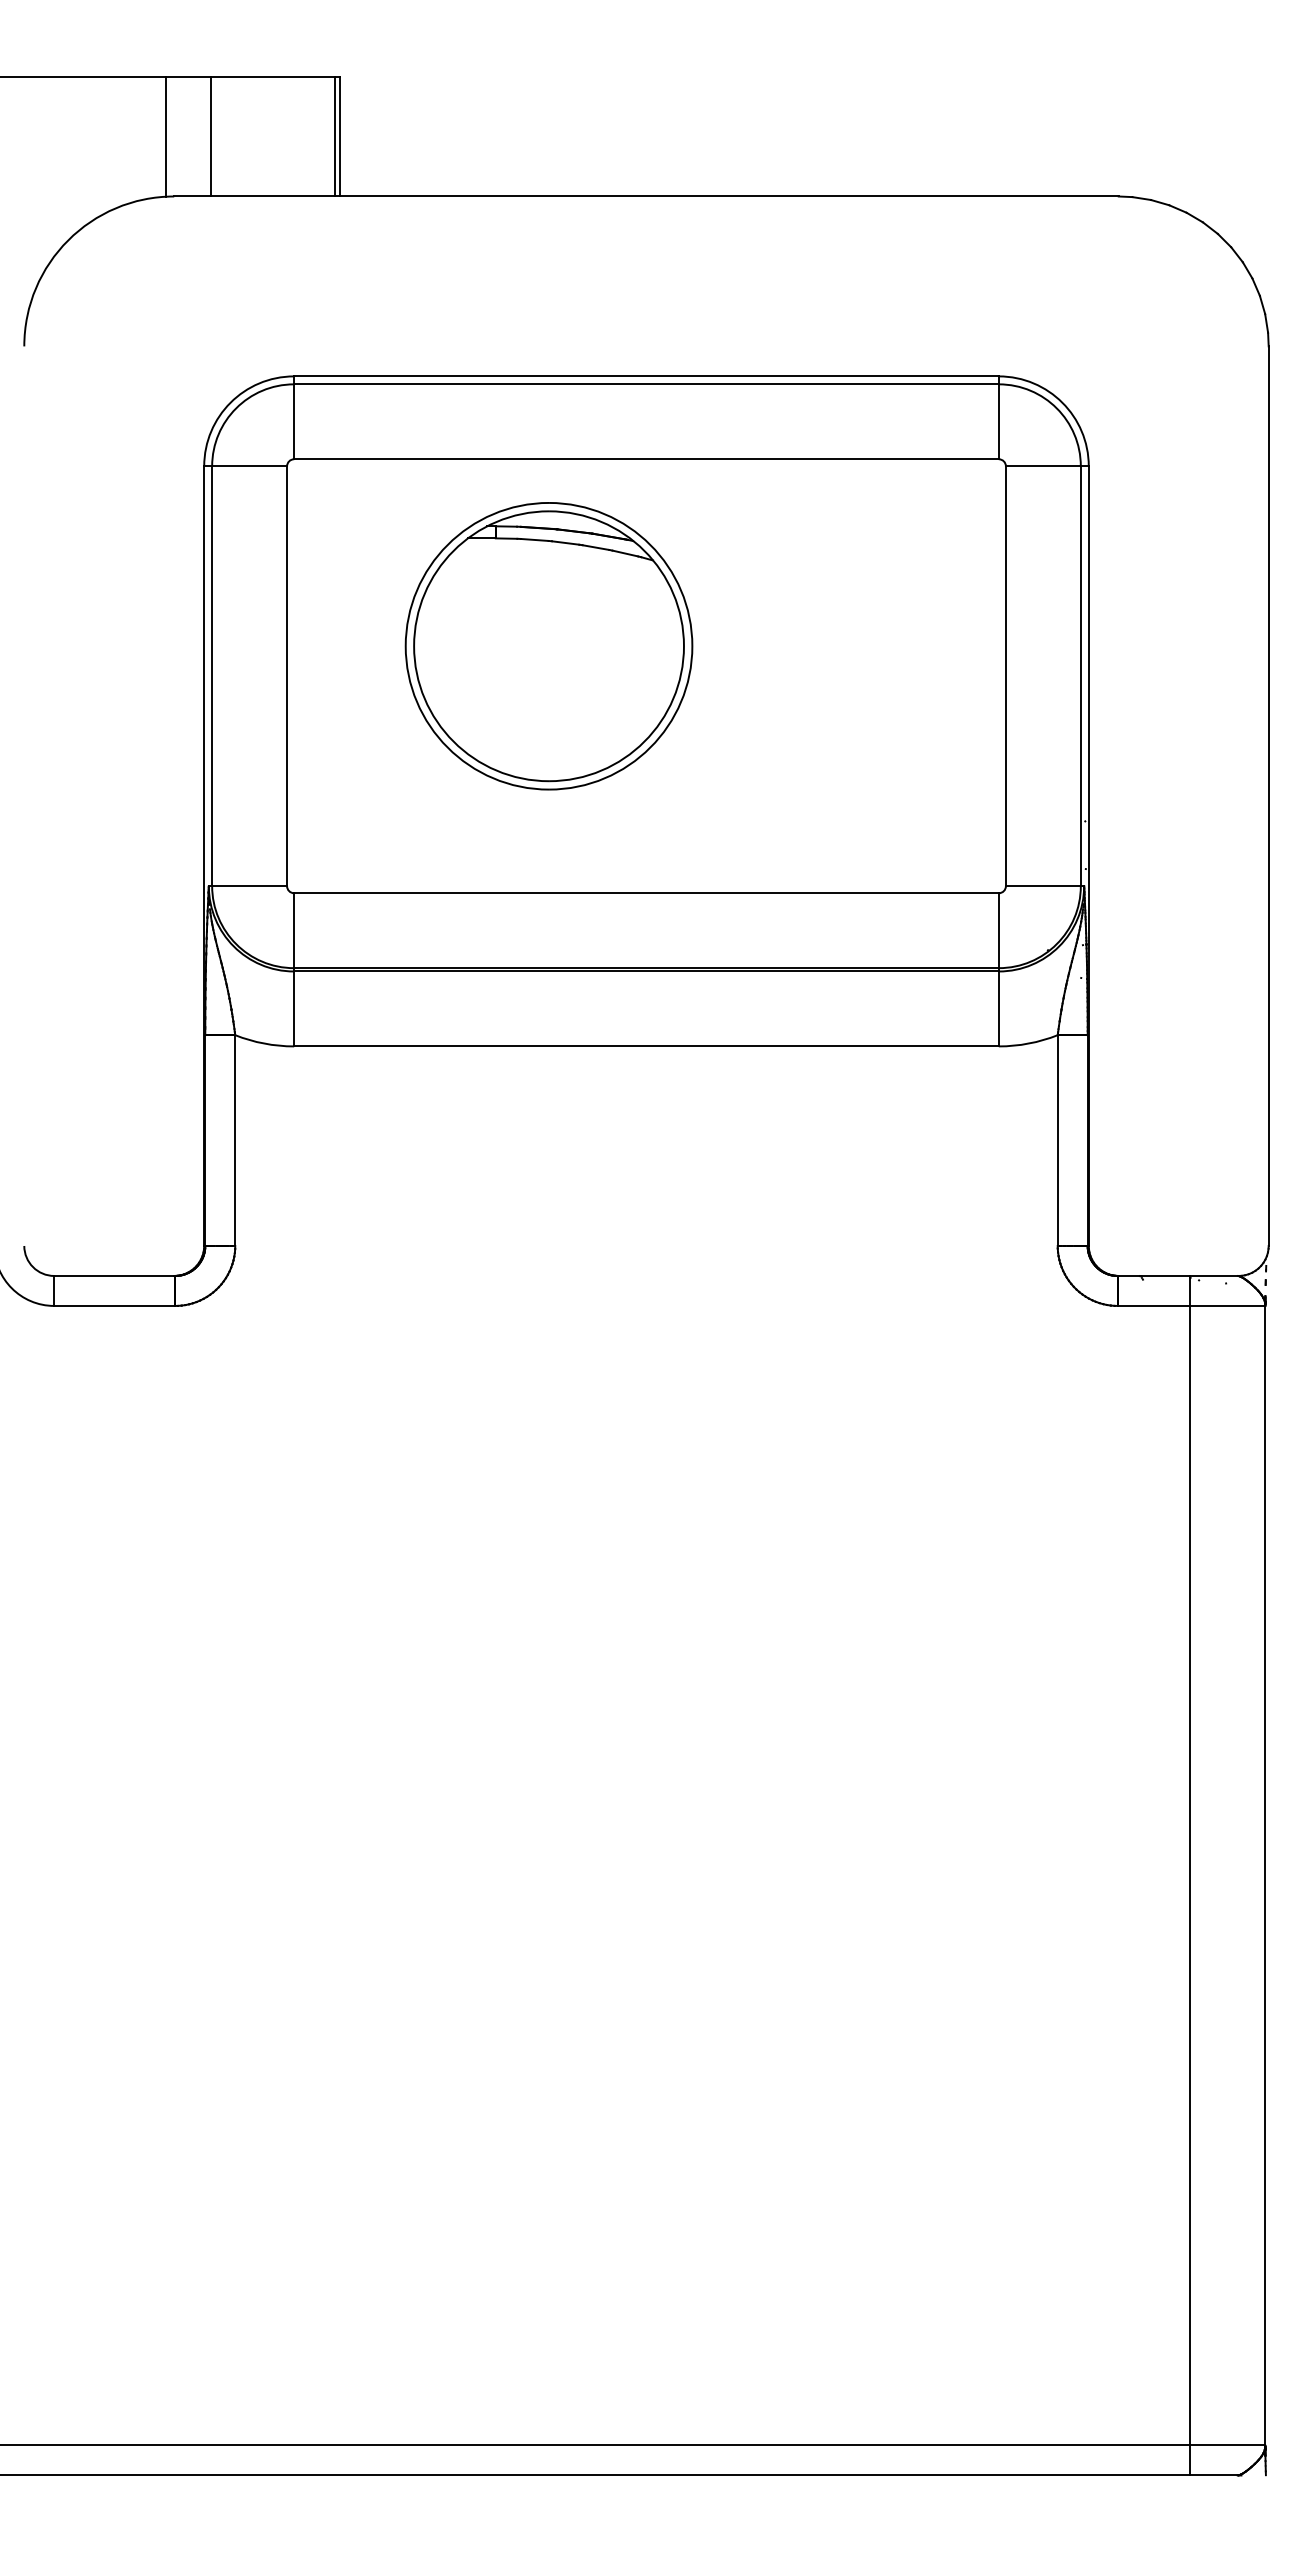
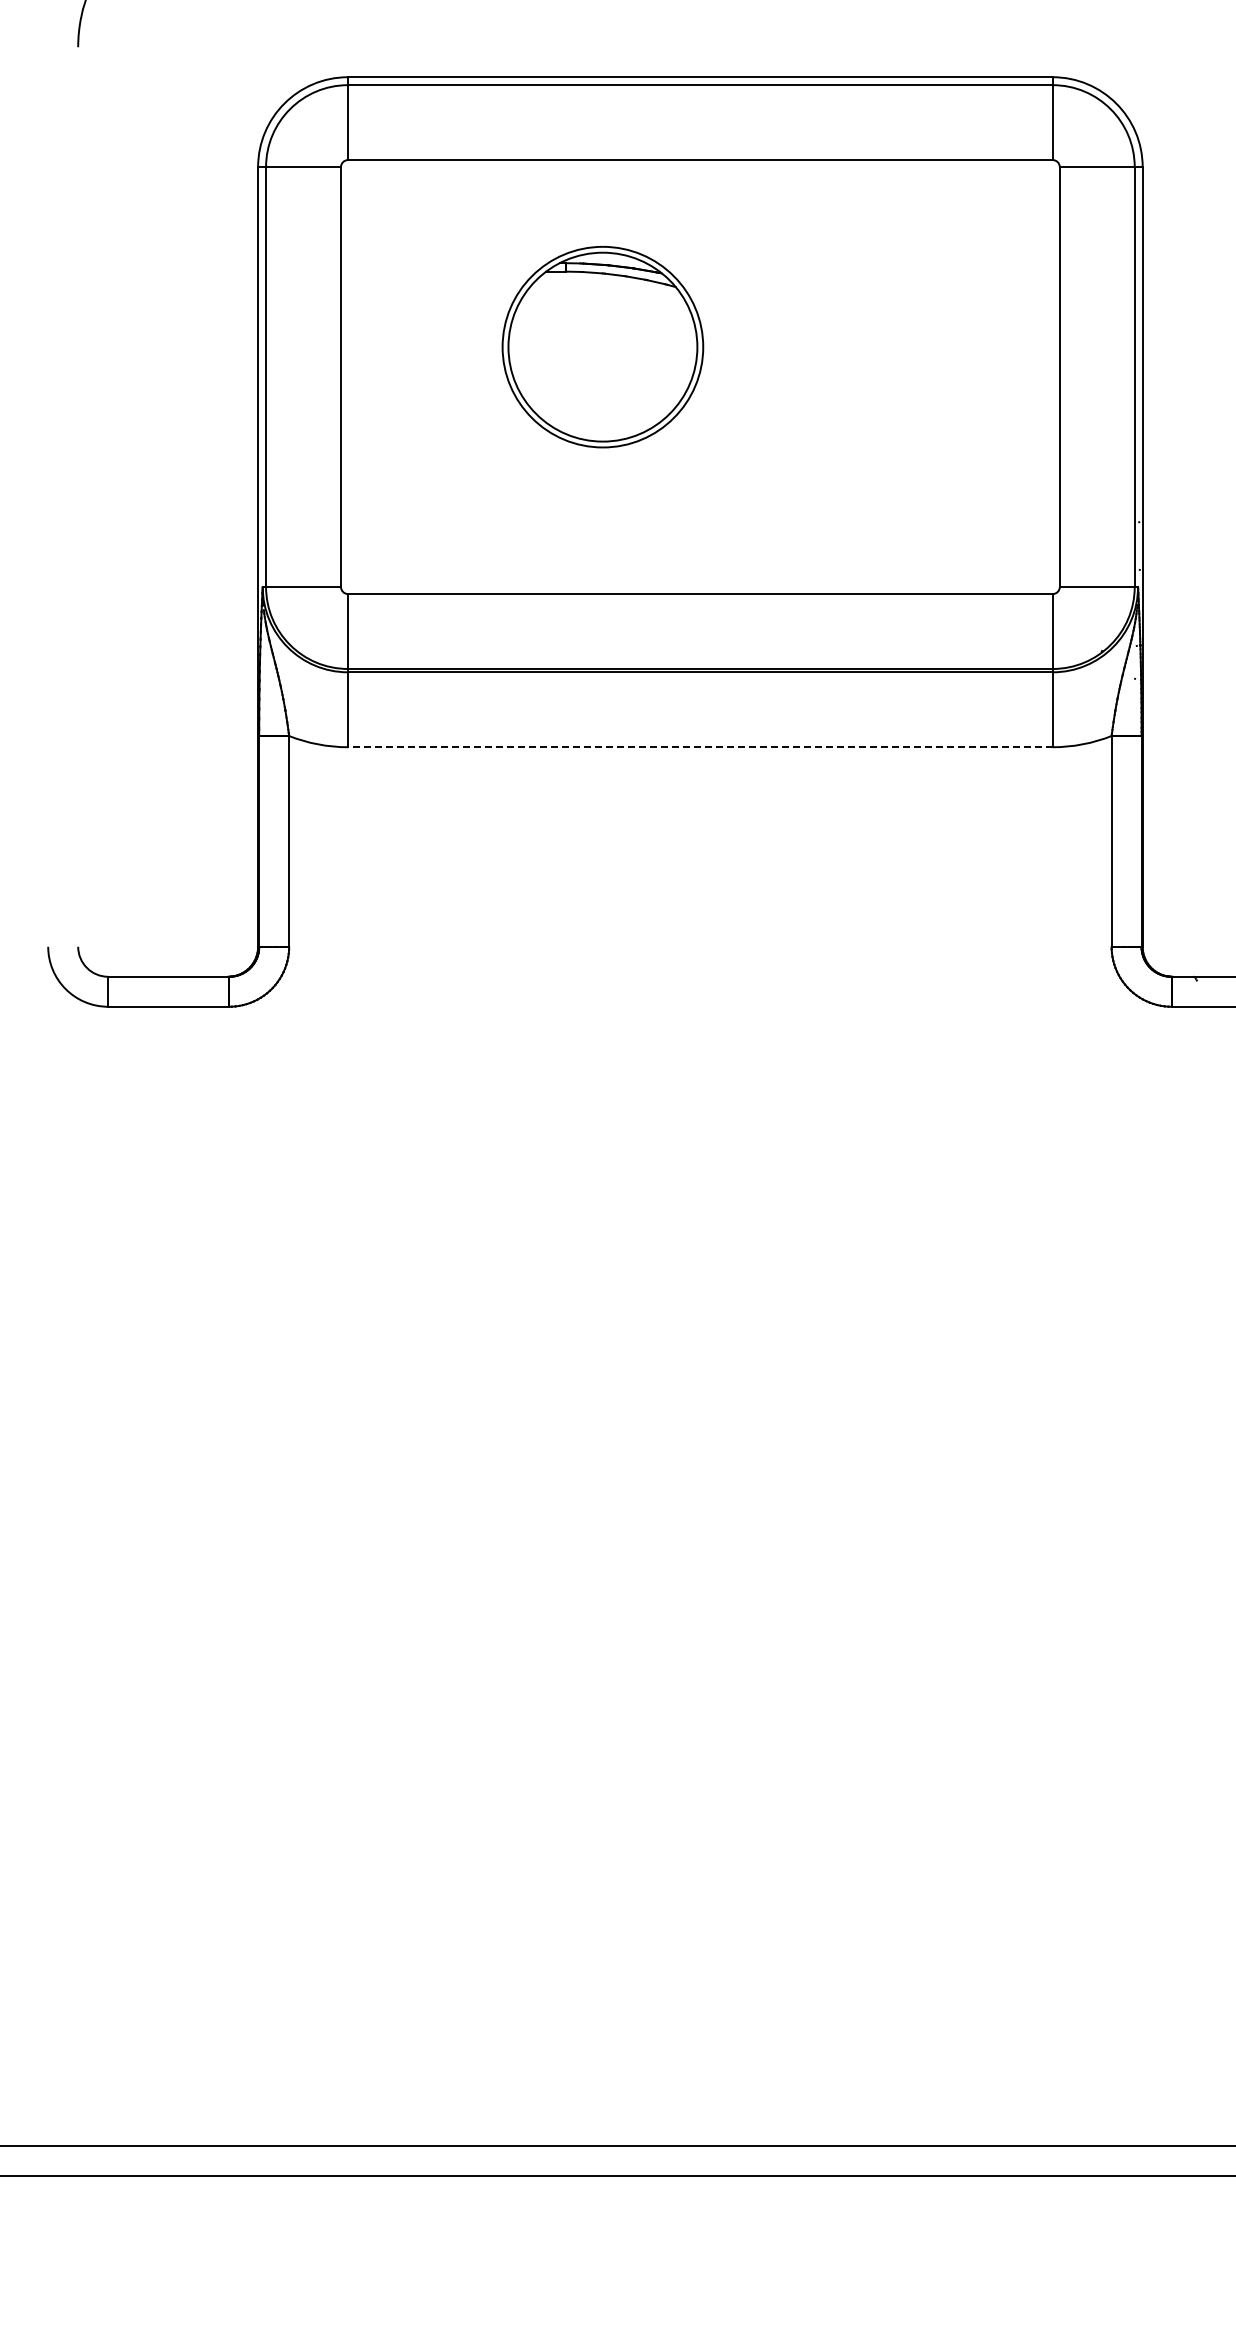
part: (548, 646) -> (602, 347), size x0.7
line: (646, 1046) -> (700, 747), solid -> dashed

